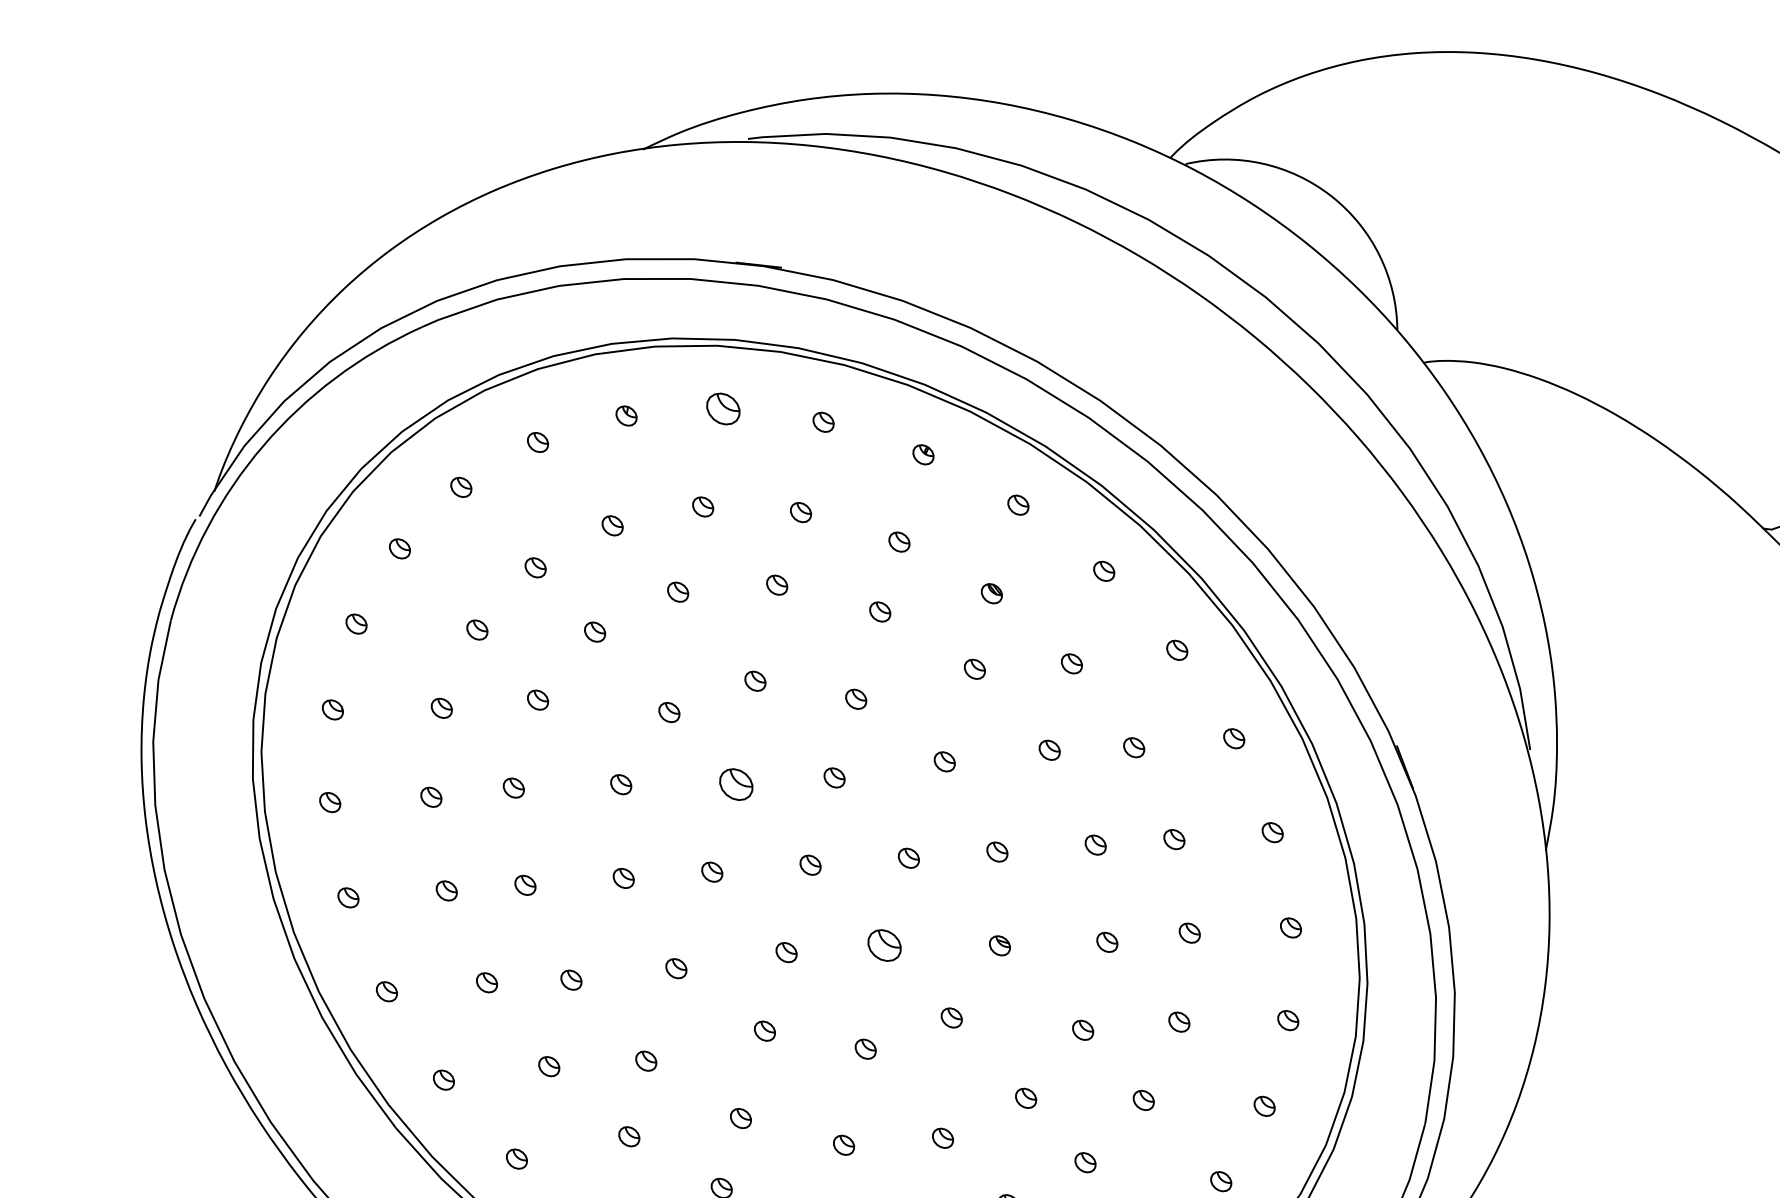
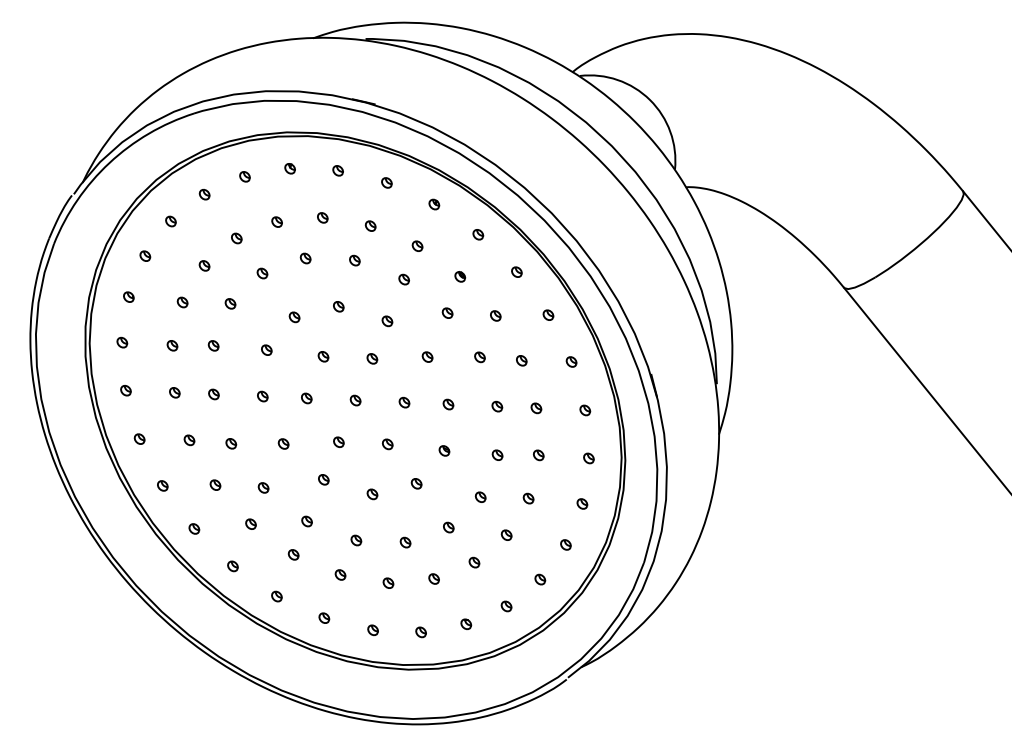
part: (721, 408) -> (337, 170), size x0.62
part: (736, 784) -> (323, 356), size x0.62
part: (884, 945) -> (387, 444), size x0.62

